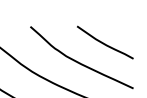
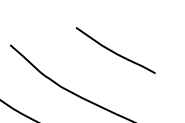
curve: (105, 43) -> (116, 51), moved

